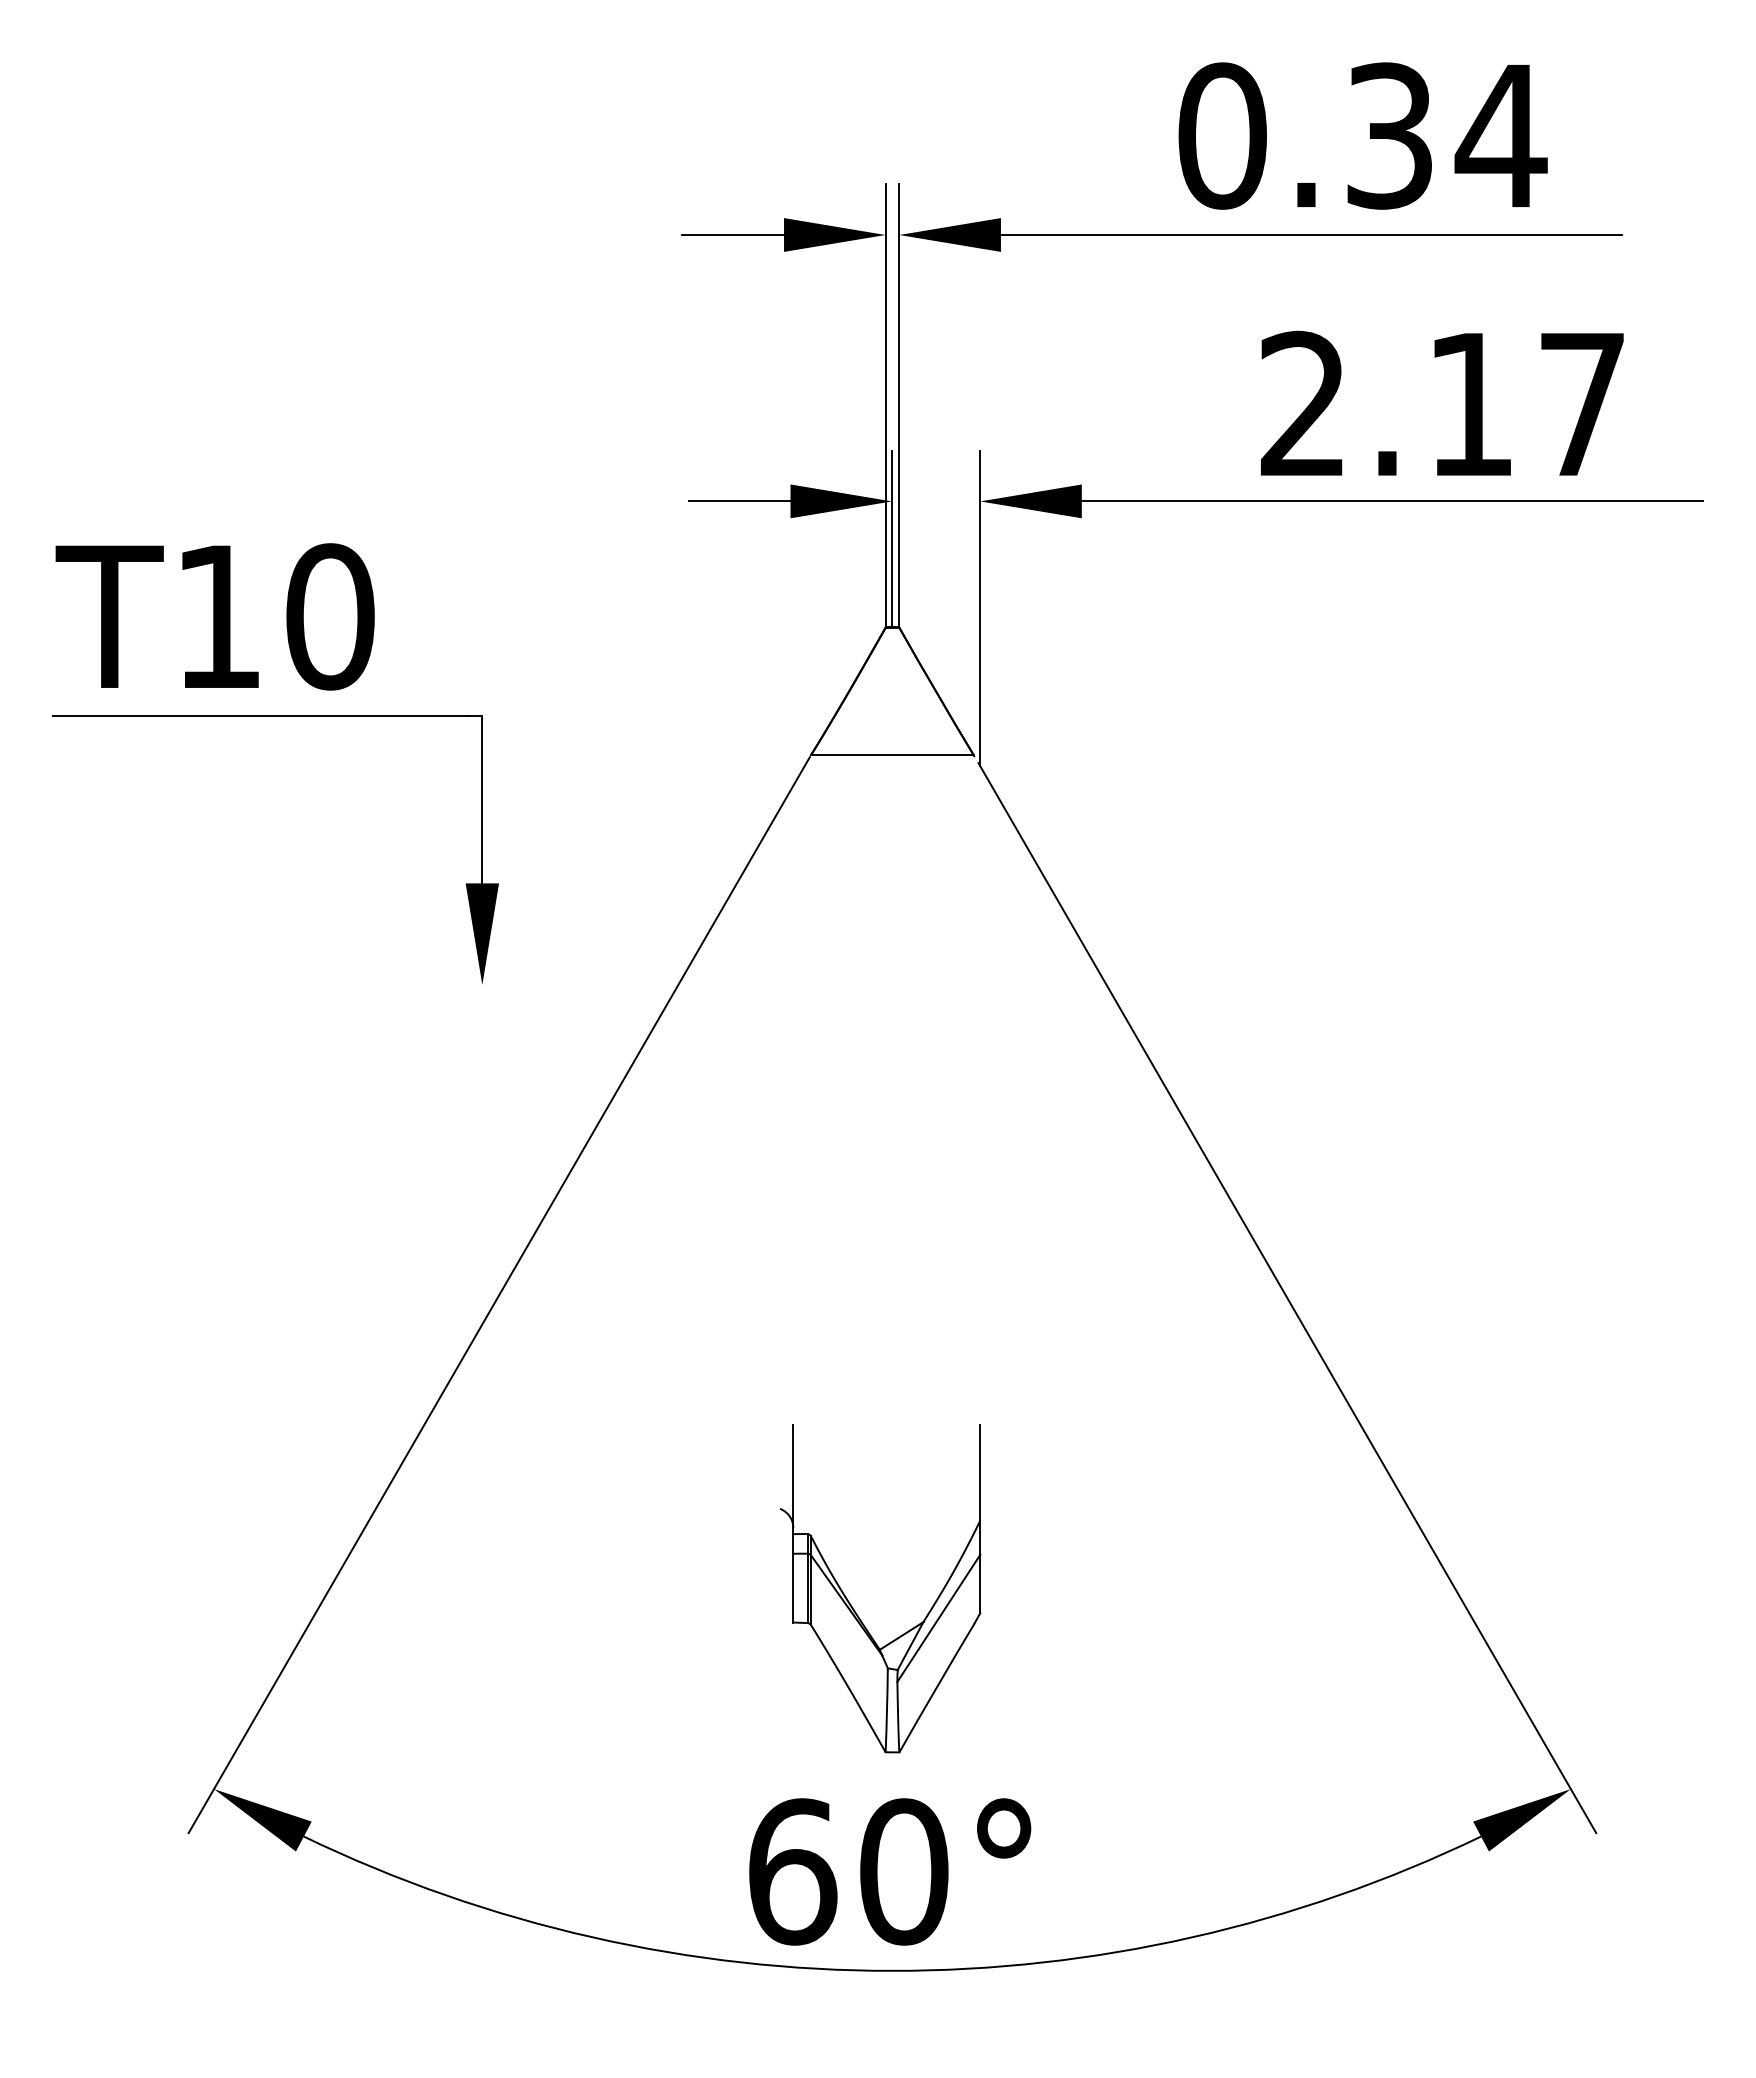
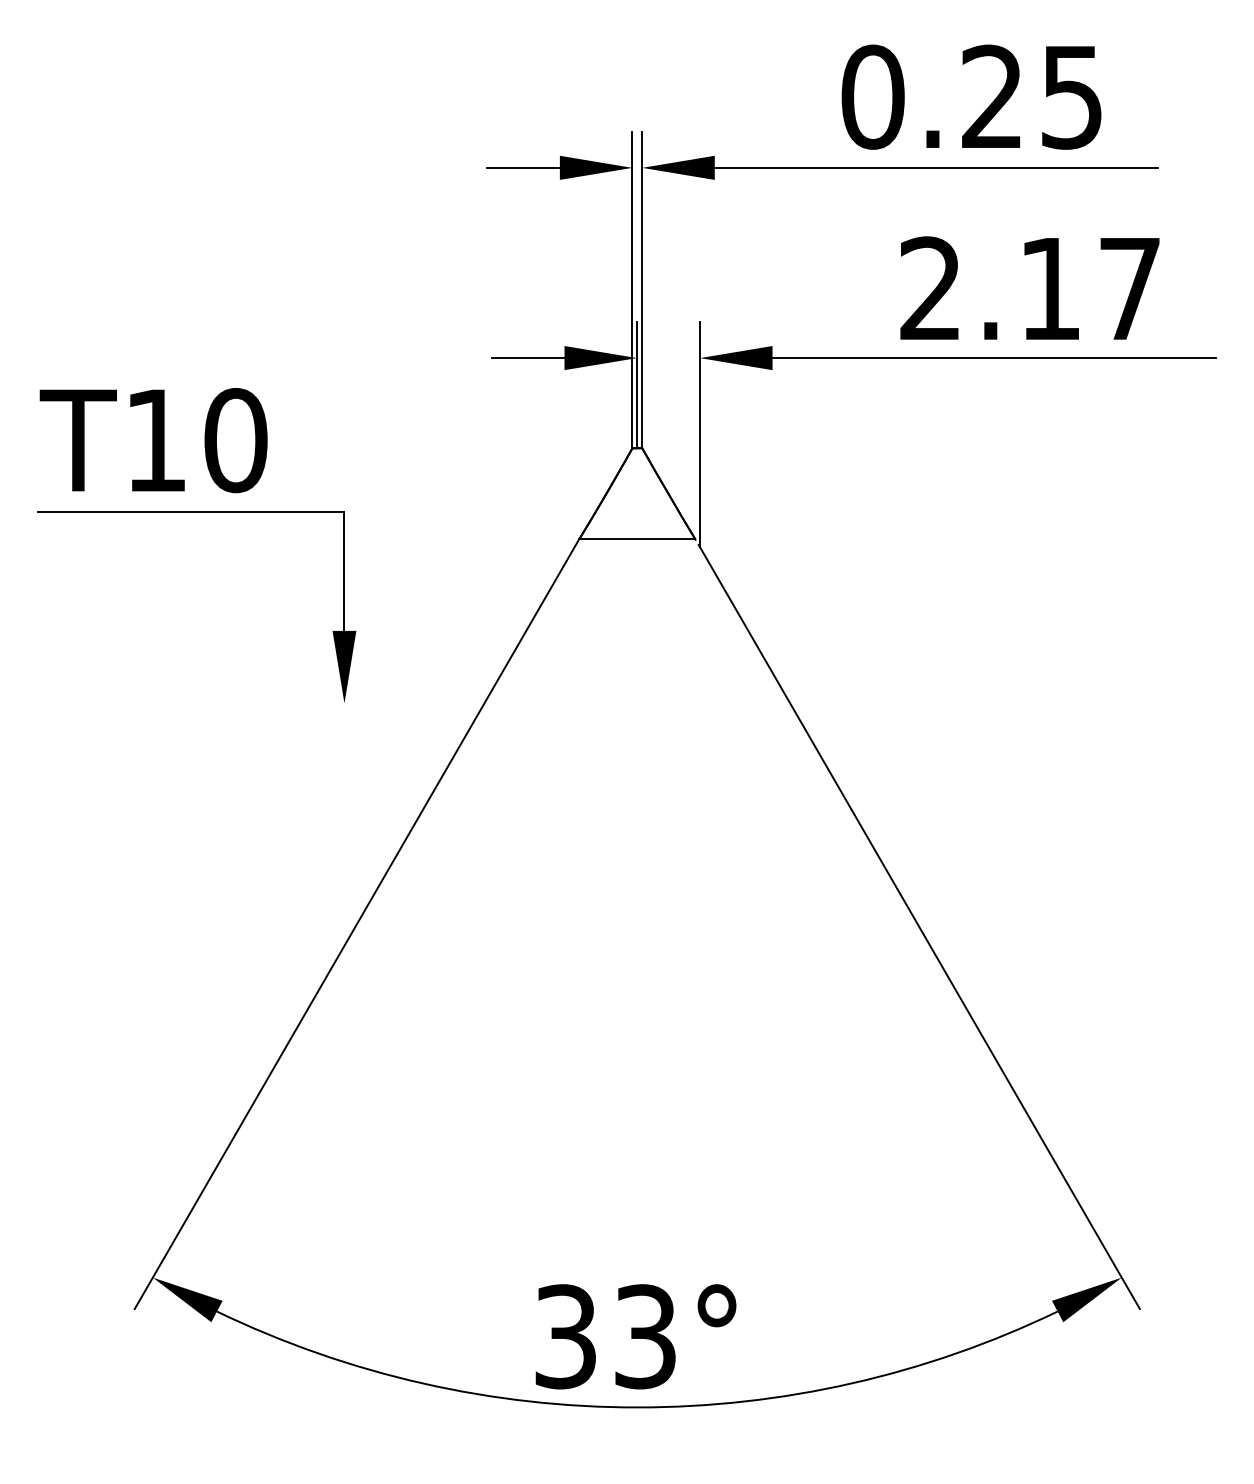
text: (1447, 135) -> (1033, 96), 0.34 -> 0.25
part: (853, 1607) -> (609, 1147), removed
text: (848, 1871) -> (605, 1336), 60° -> 33°

